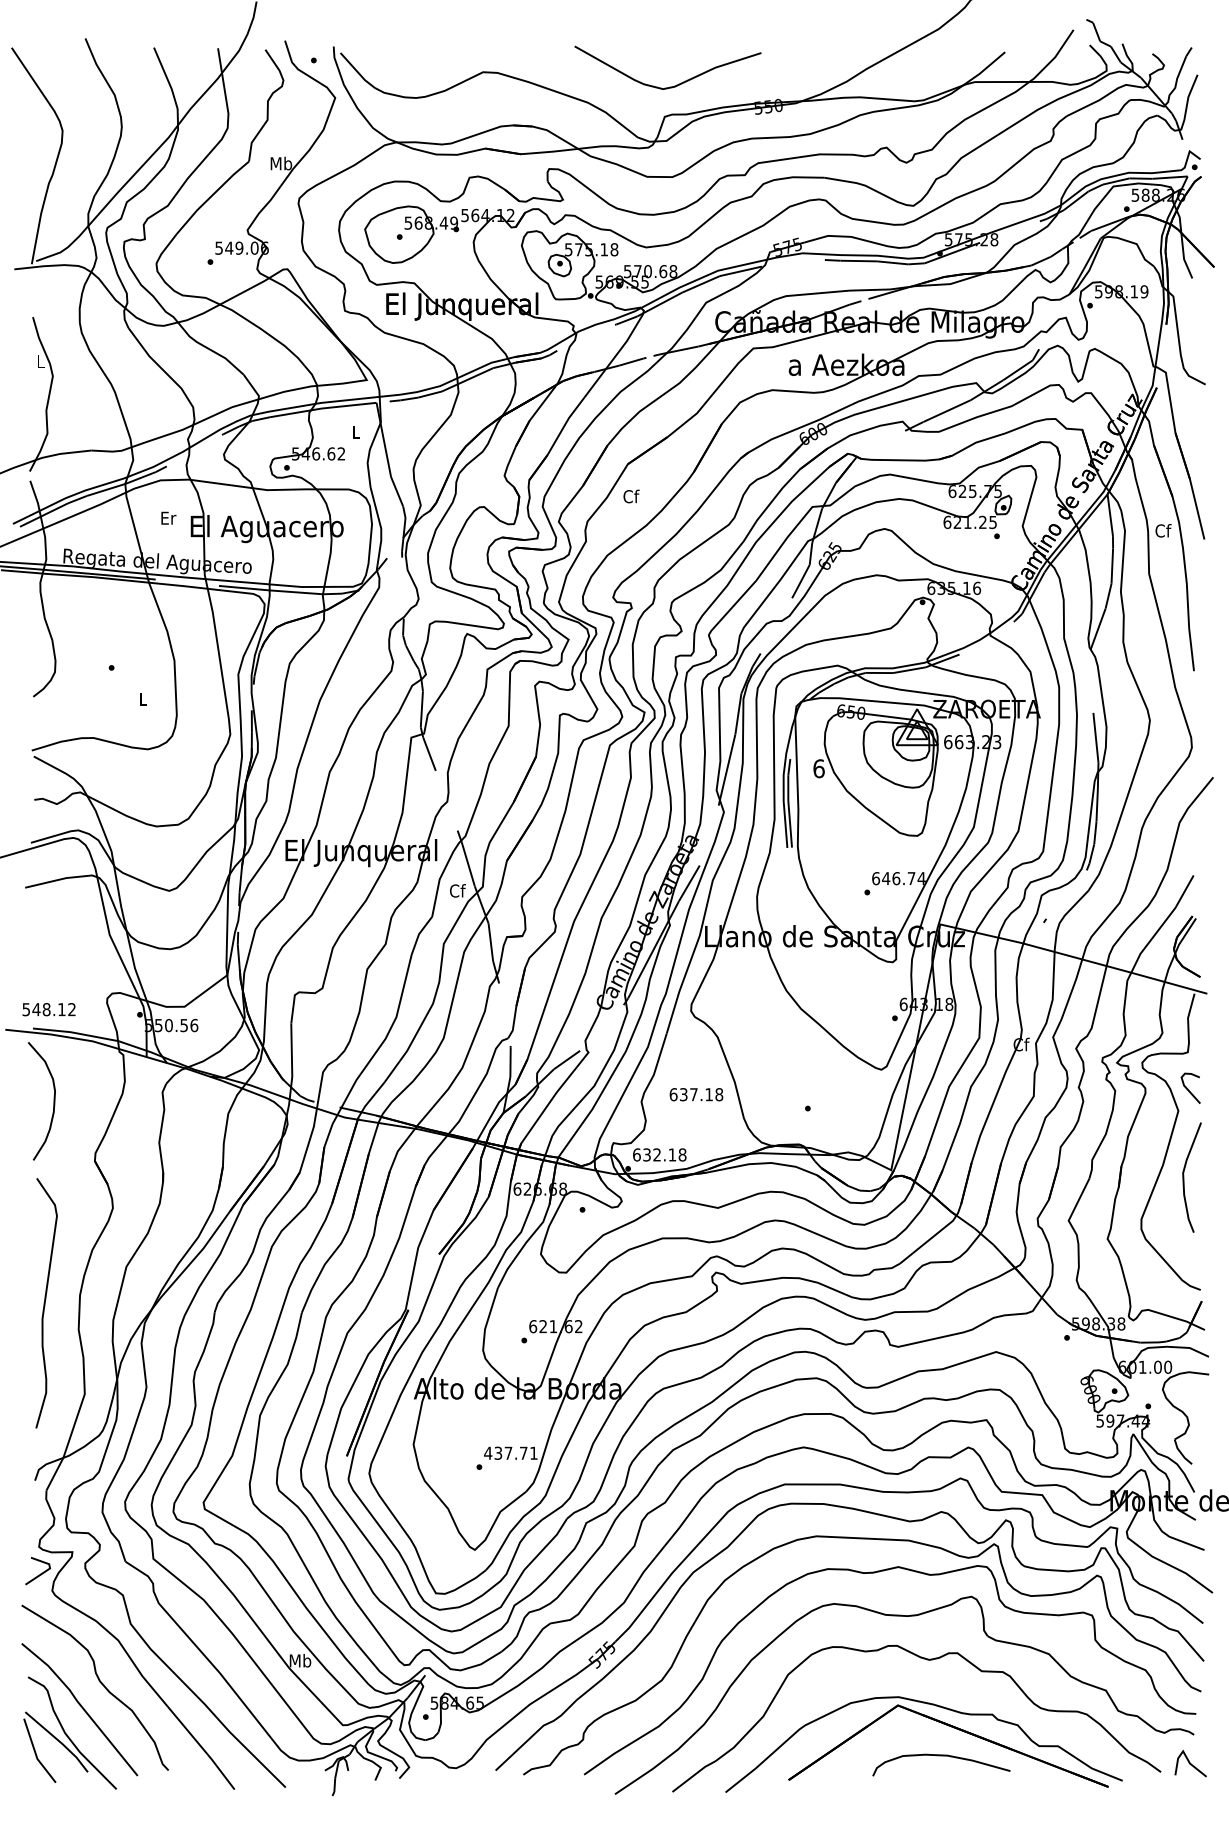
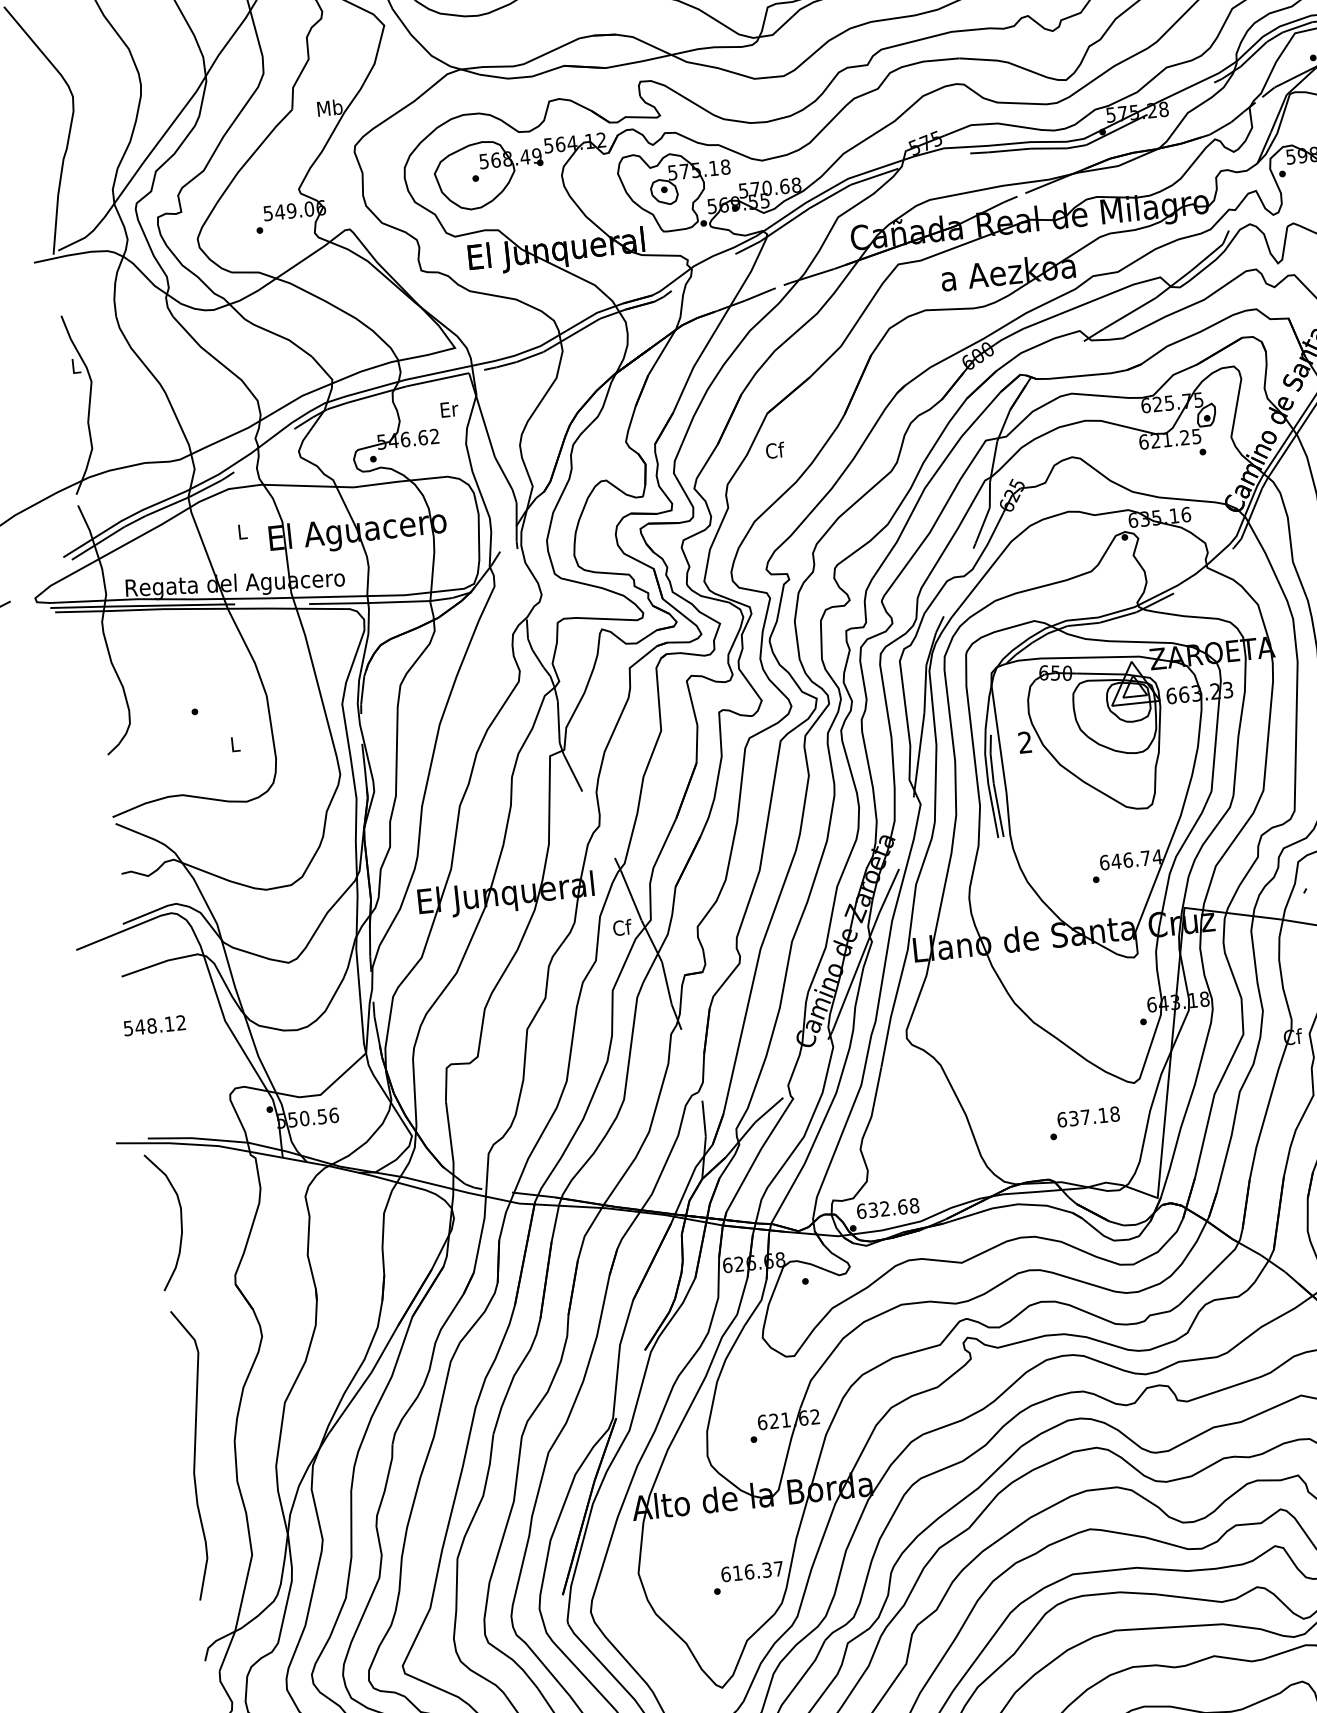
text: (356, 431) -> (449, 408), L -> Er
text: (168, 517) -> (242, 531), Er -> L
text: (818, 768) -> (1024, 742), 6 -> 2
text: (48, 1009) -> (154, 1025), moved
text: (696, 1094) -> (1088, 1116), moved
text: (672, 1154) -> (902, 1206), 632.18 -> 632.68
text: (510, 1452) -> (751, 1570), 437.71 -> 616.37

